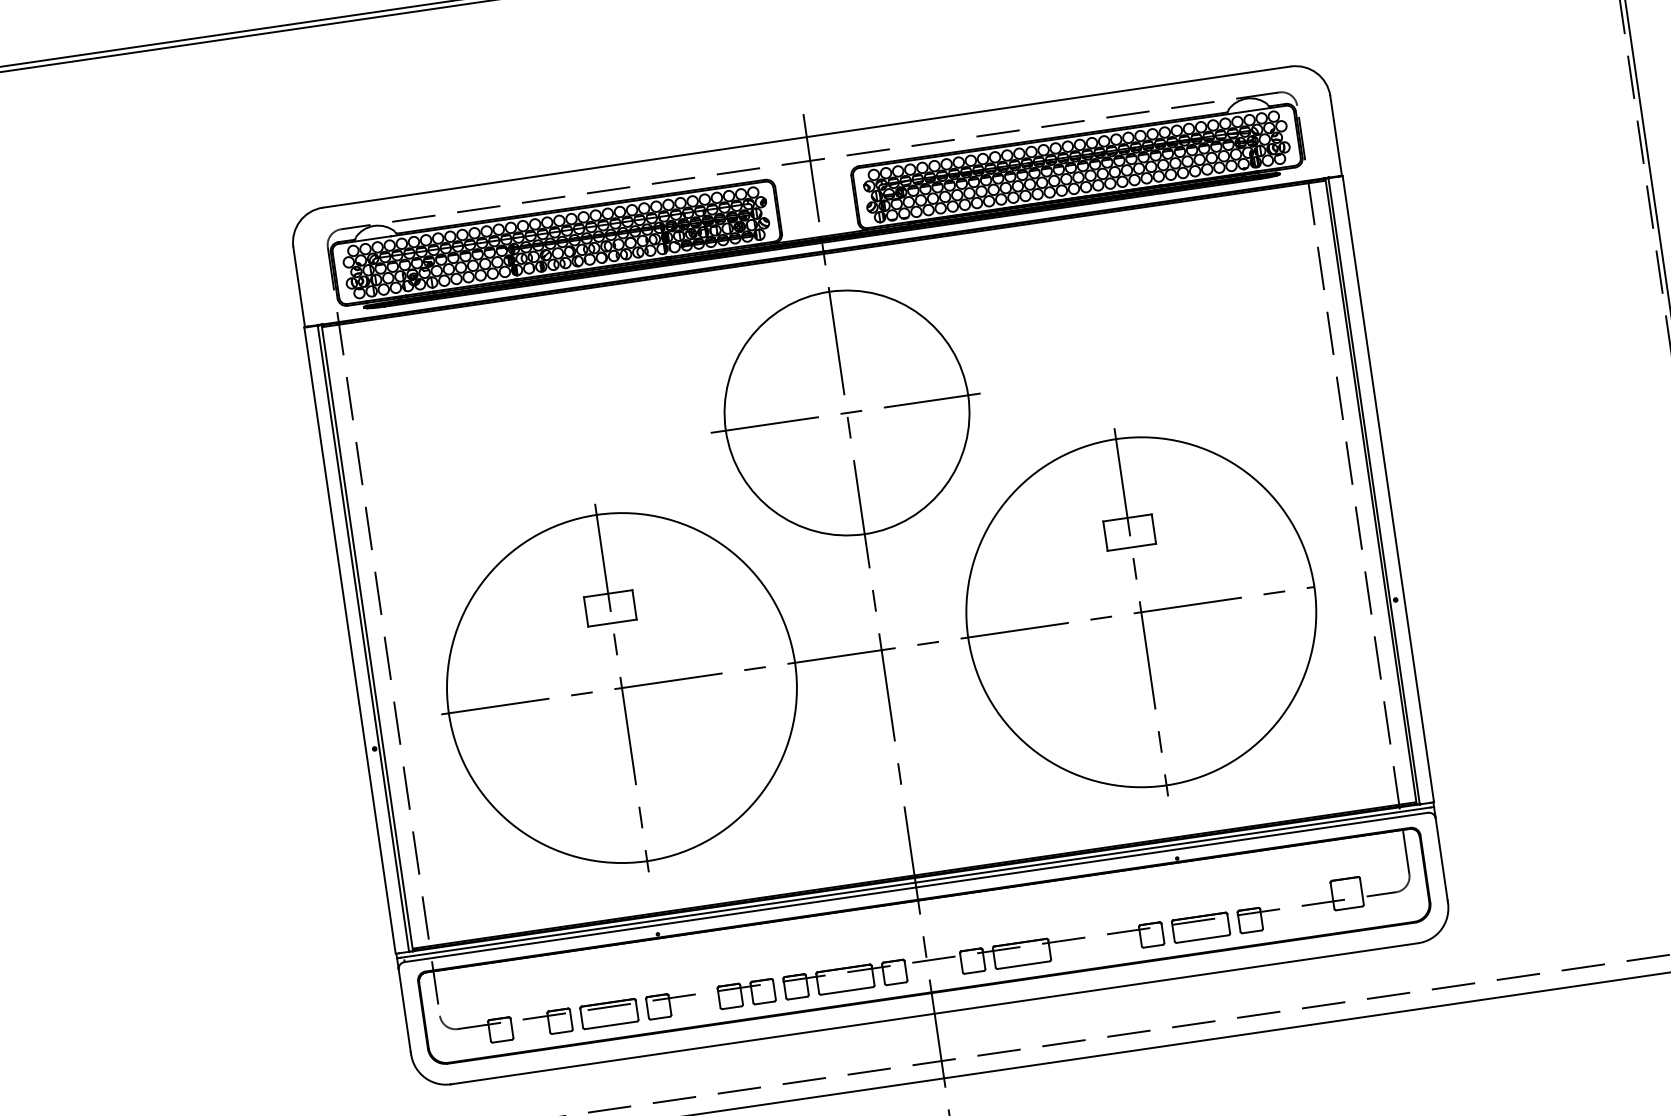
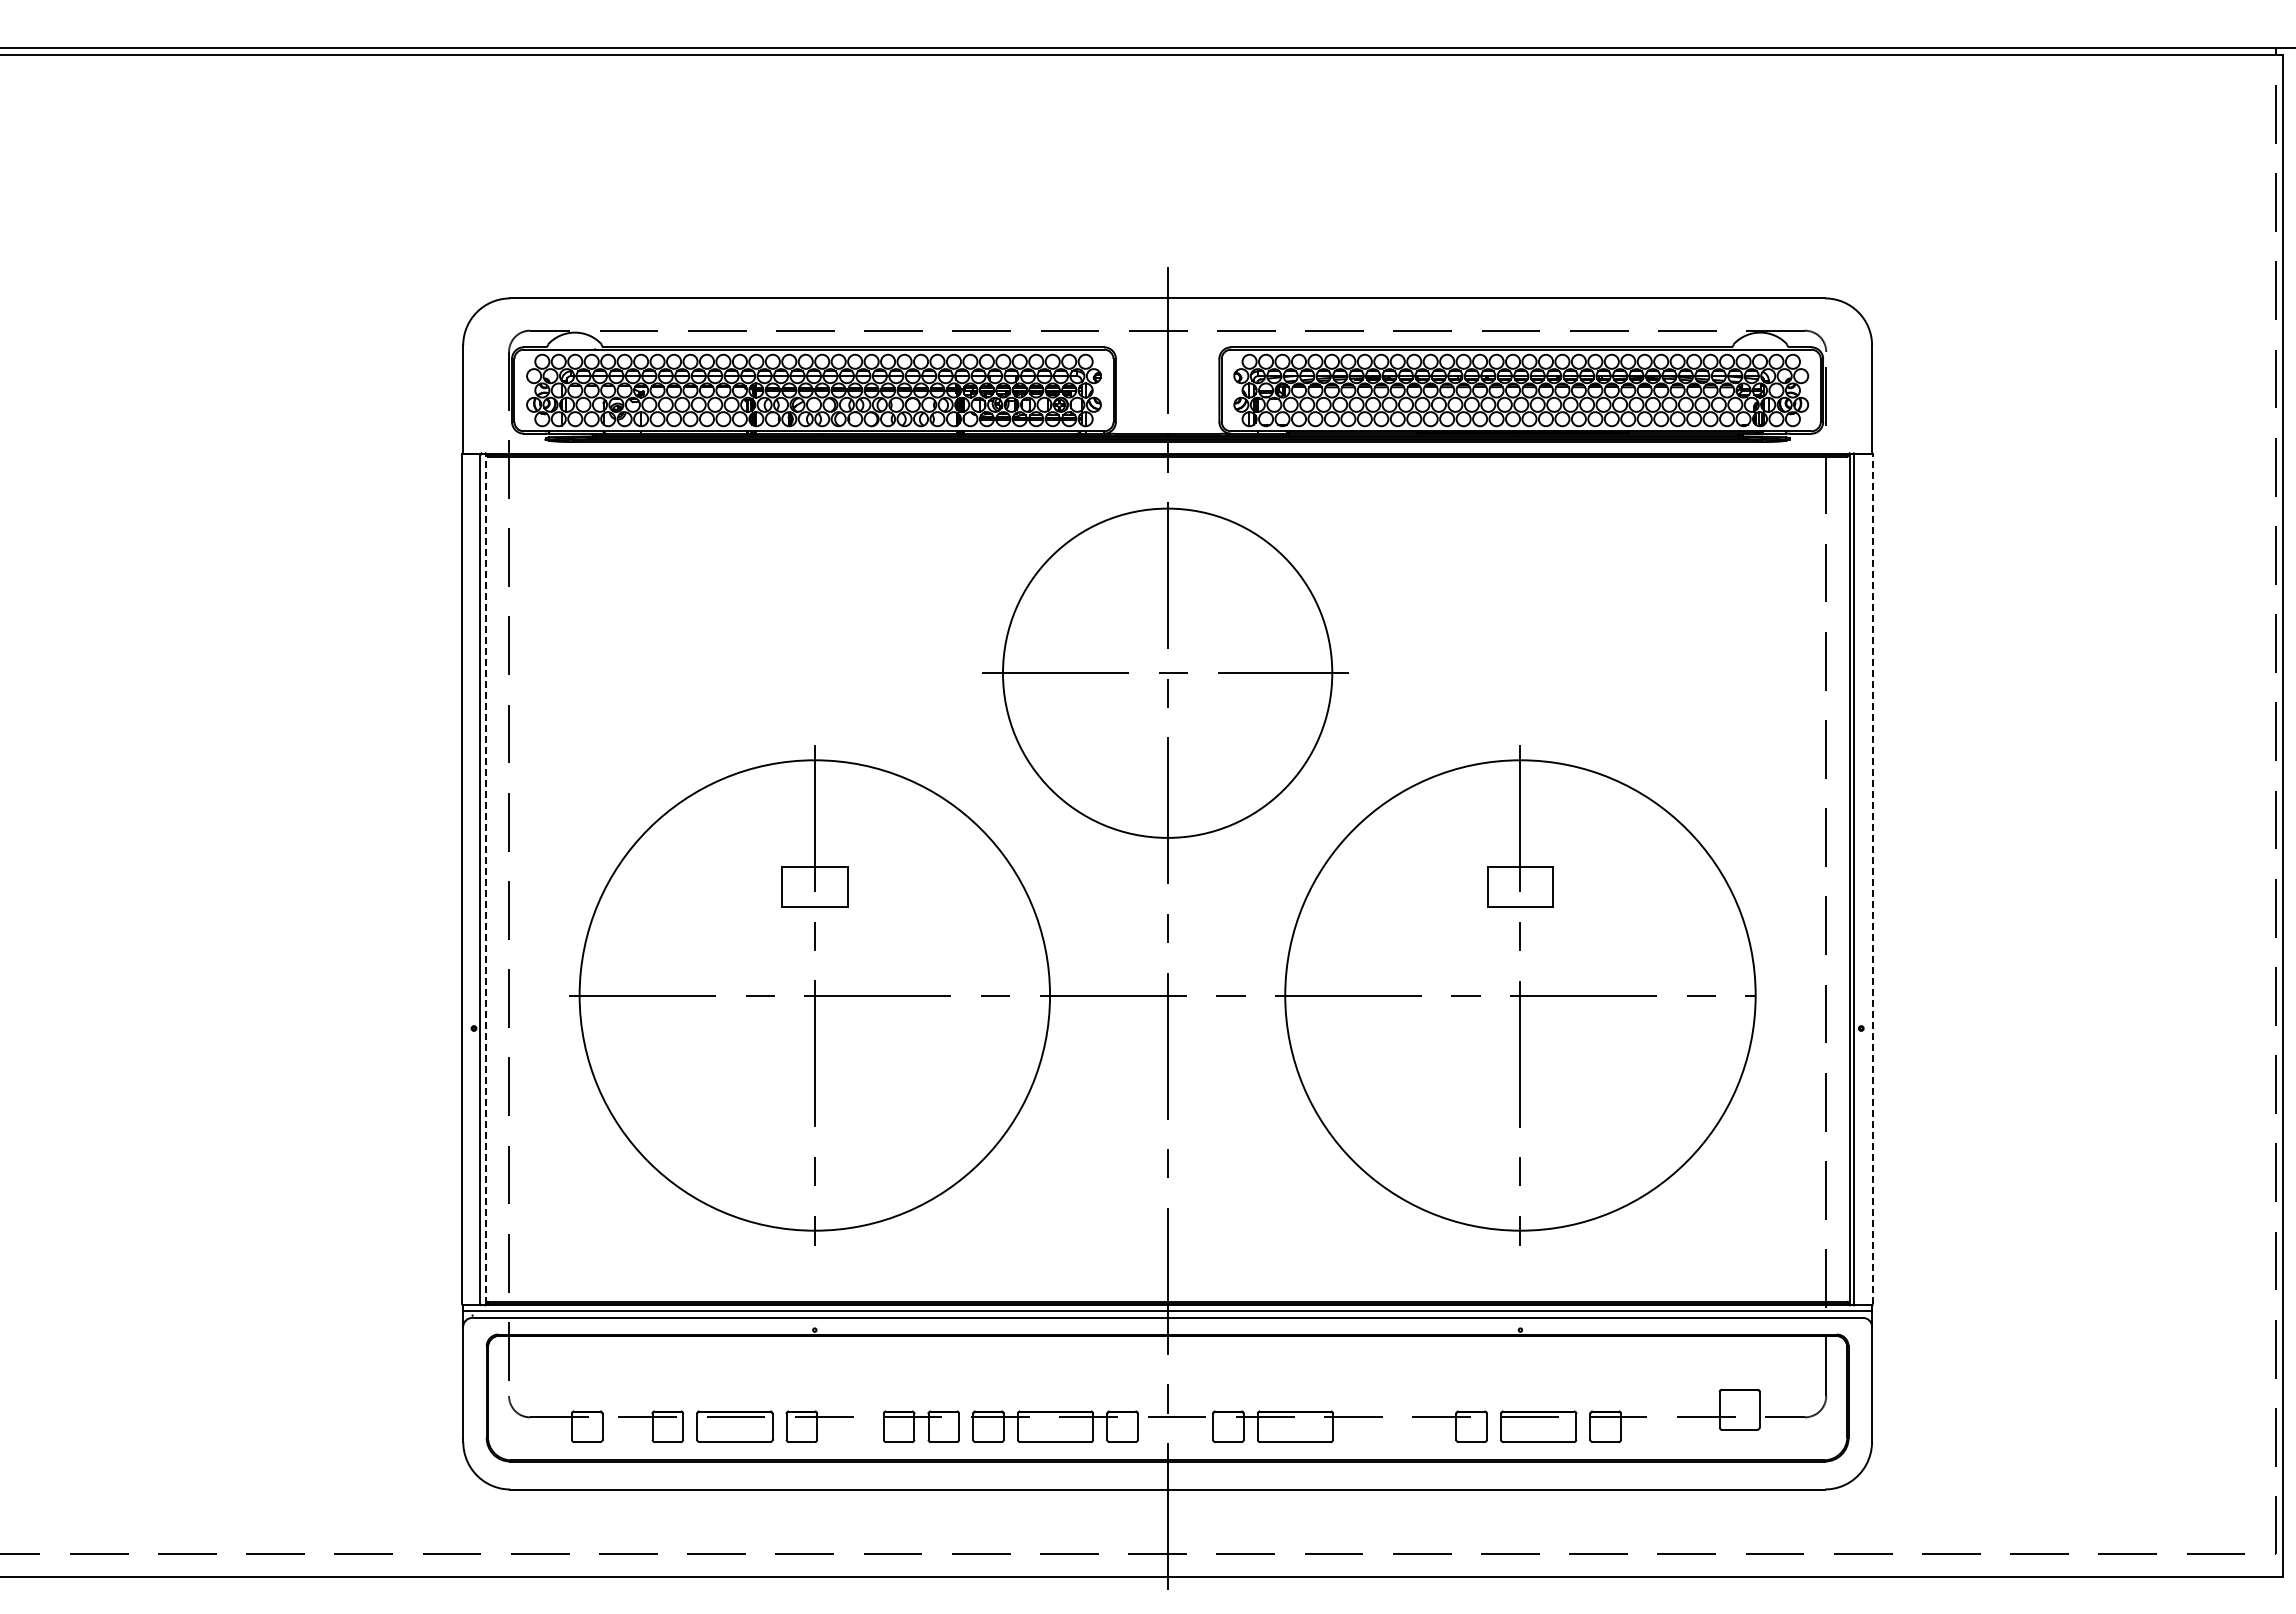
line: (1388, 488) -> (1873, 878), solid -> dashed
line: (367, 637) -> (485, 878), solid -> dashed

